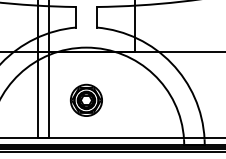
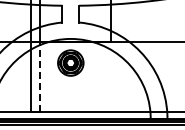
line: (49, 93) -> (40, 76), solid -> dashed
part: (86, 99) -> (70, 62), moved

